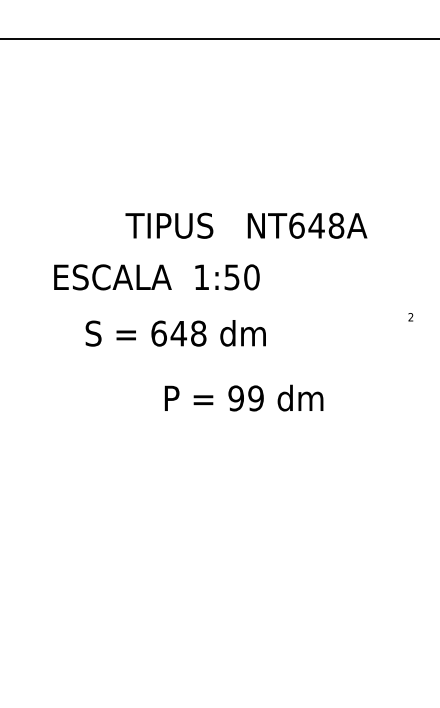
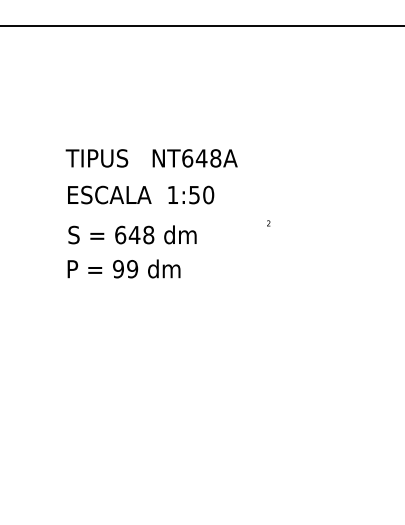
text: (157, 276) -> (141, 194), moved
text: (175, 332) -> (132, 234), moved
text: (243, 397) -> (123, 268), moved

